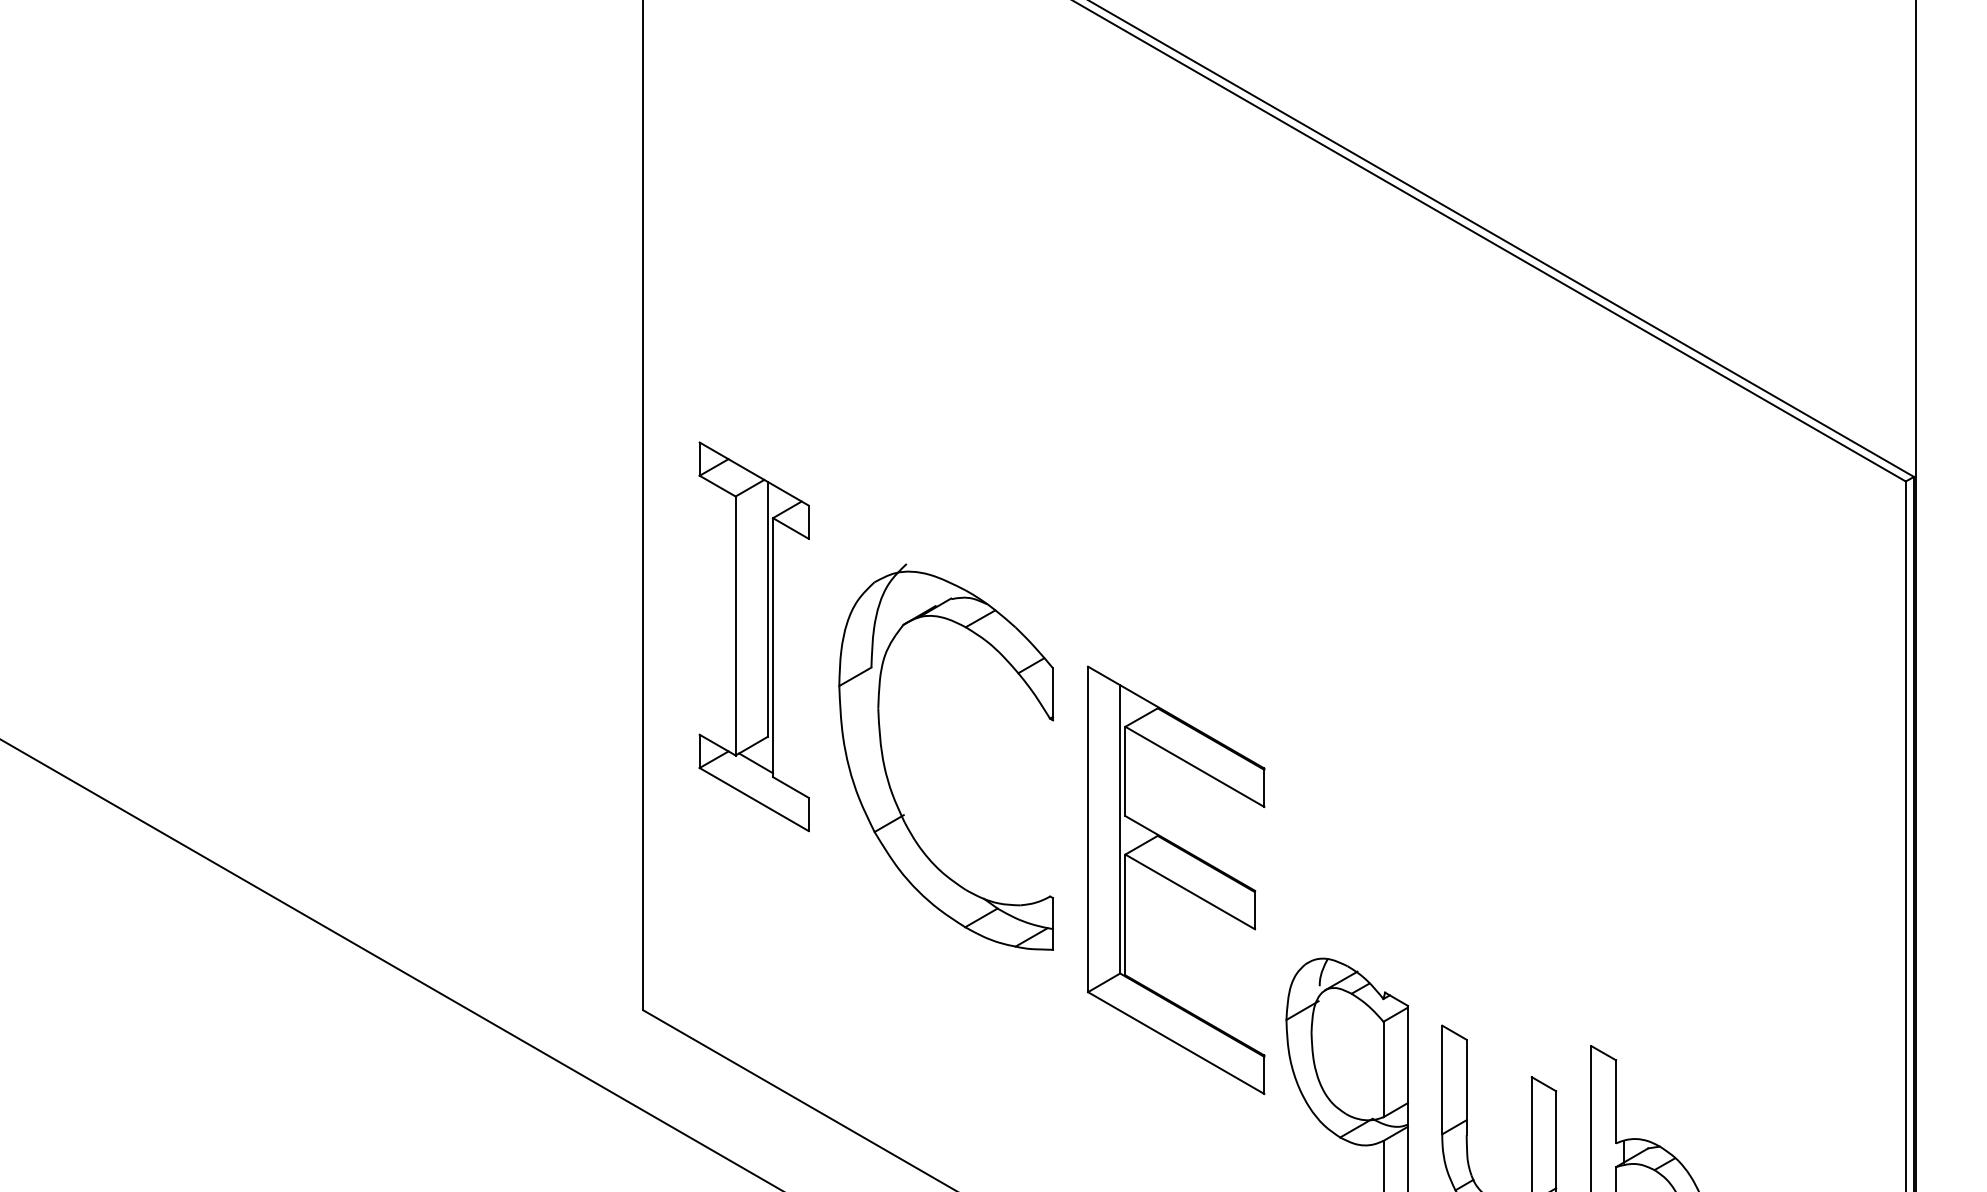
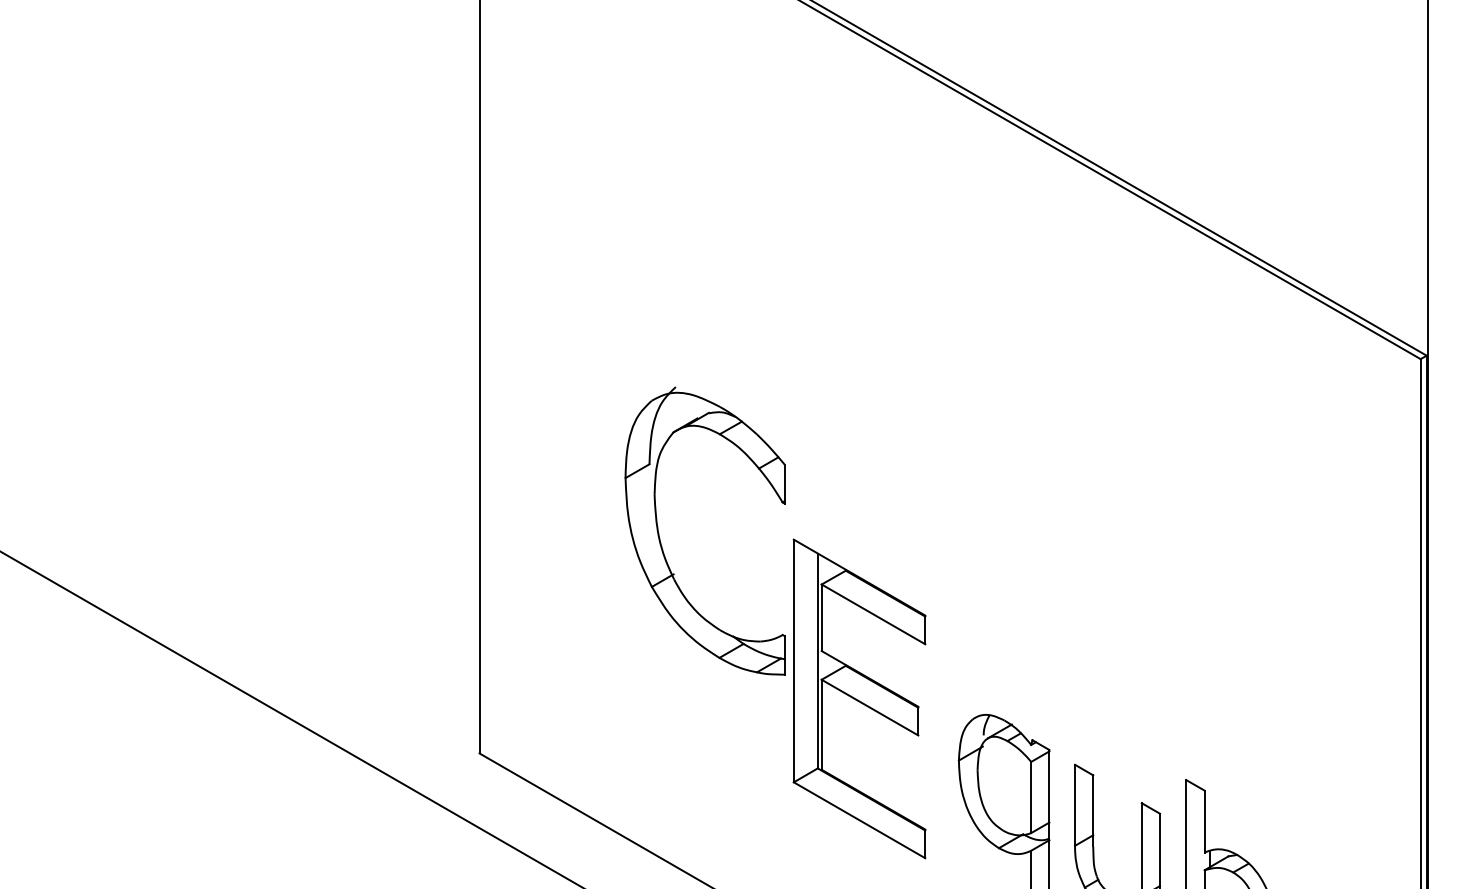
part: (753, 636) -> (561, 474), removed
part: (886, 770) -> (660, 541), moved
part: (1176, 879) -> (859, 698), moved

